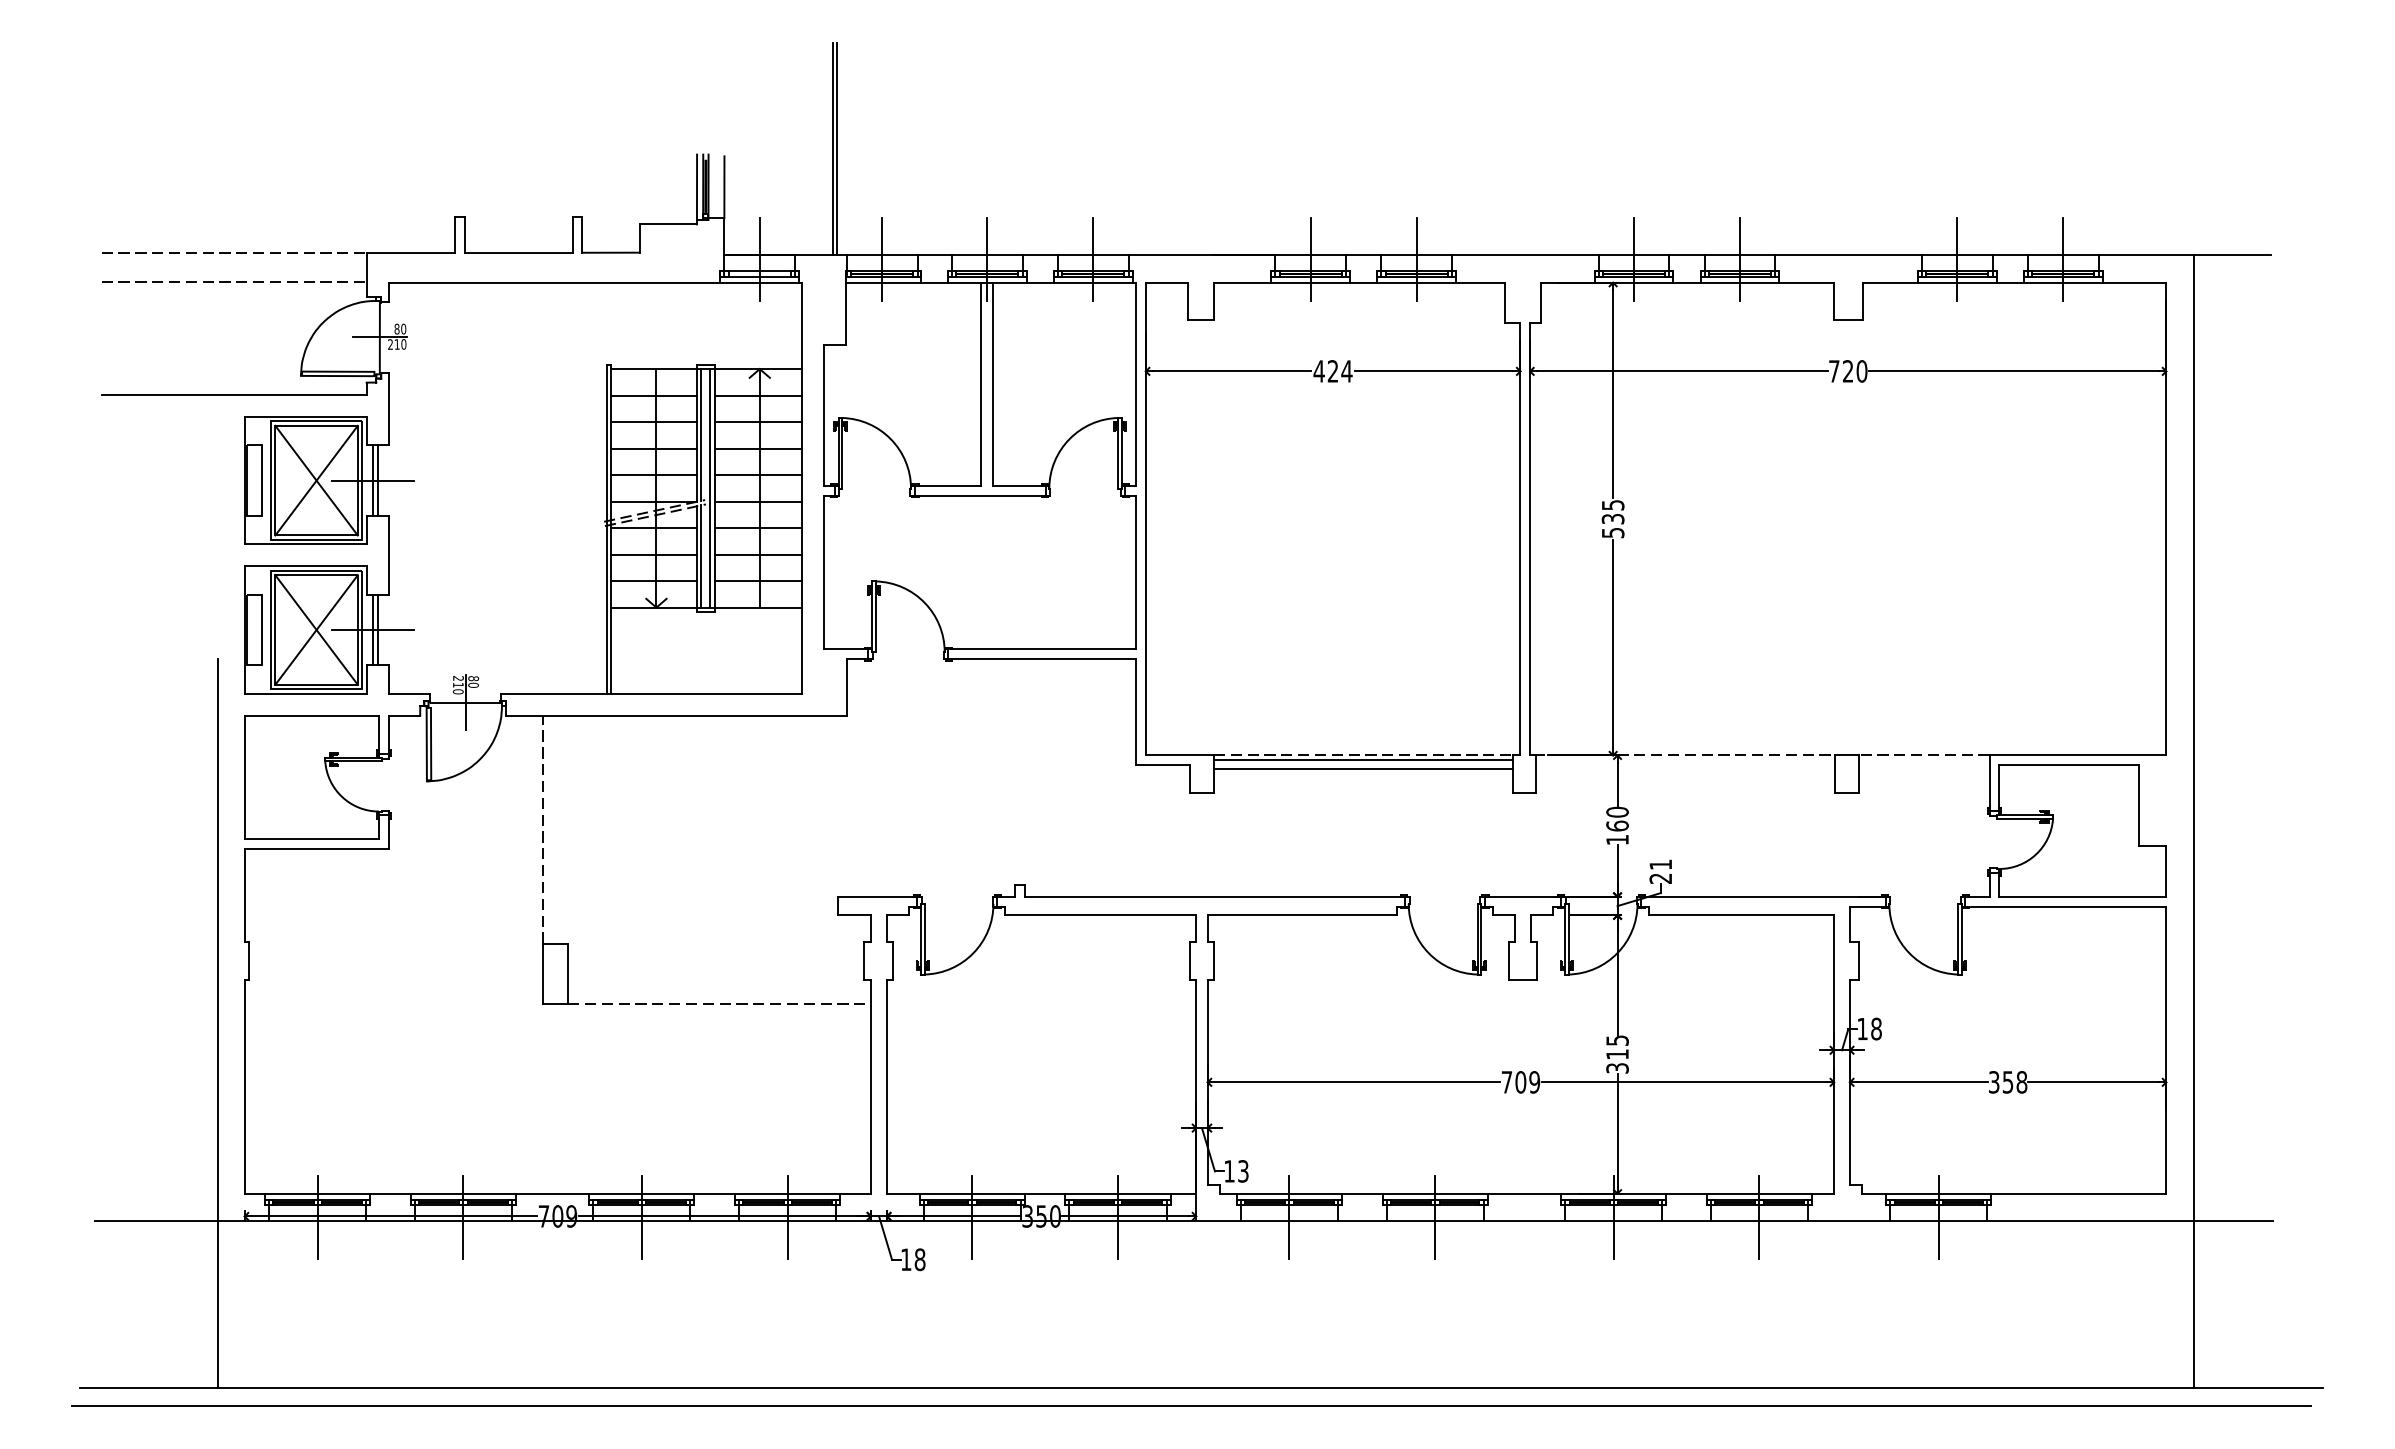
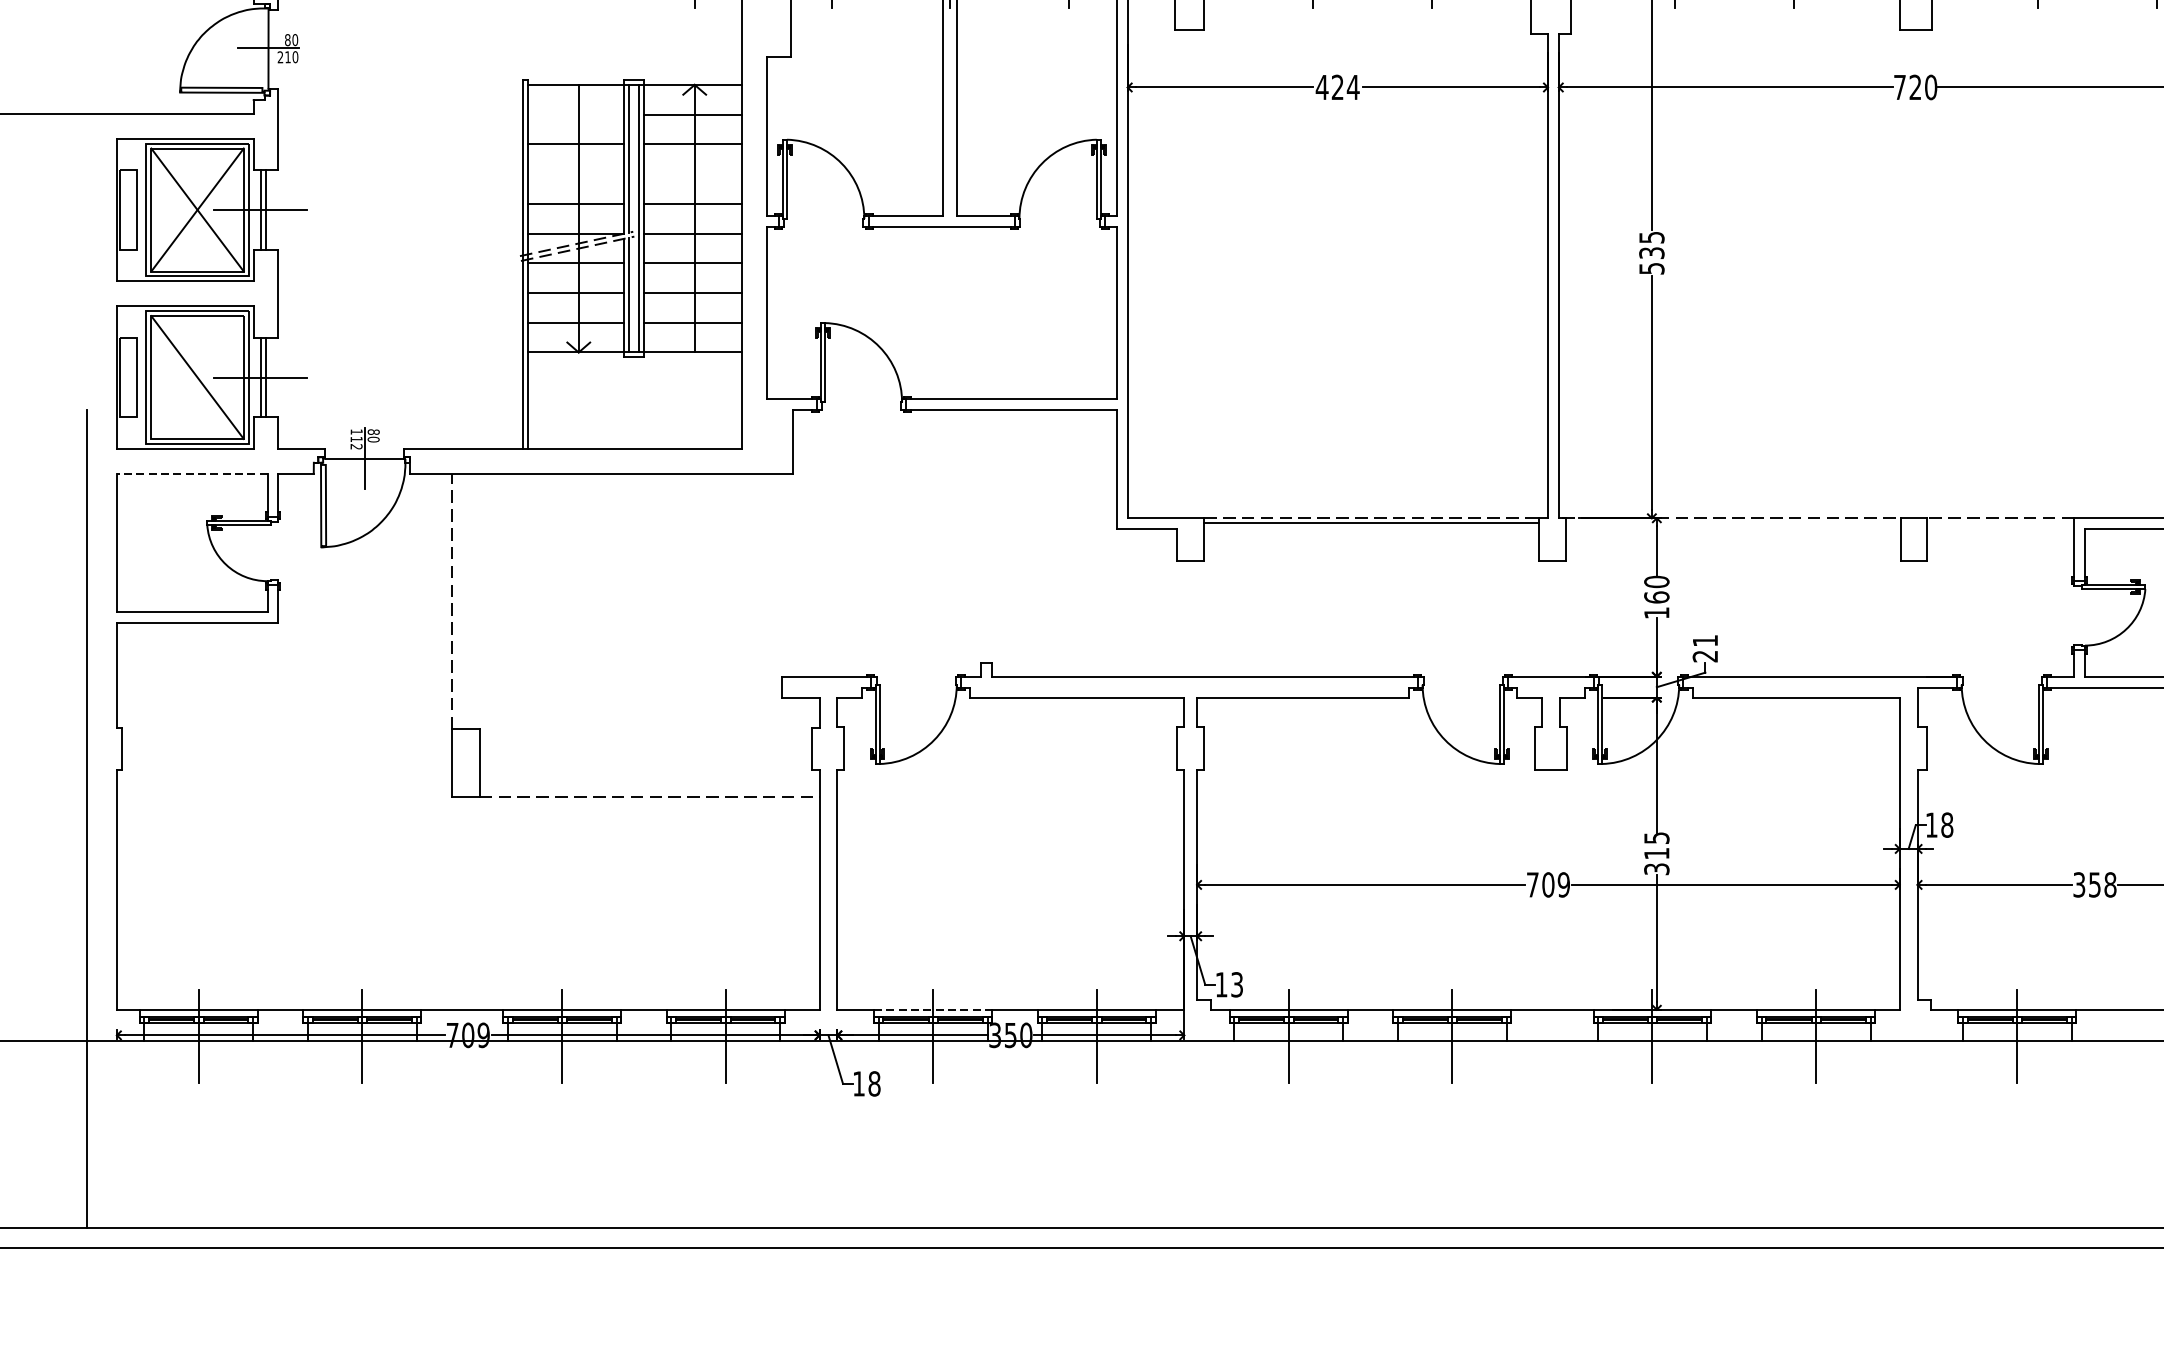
line: (654, 395) -> (576, 114), removed
line: (654, 448) -> (576, 173), removed
line: (758, 448) -> (693, 173), removed
line: (316, 629) -> (197, 376), removed
text: (457, 685) -> (355, 439), 210 -> 112
line: (311, 715) -> (191, 473), solid -> dashed
line: (1362, 768) -> (1370, 532), removed
line: (972, 1193) -> (933, 1009), solid -> dashed

